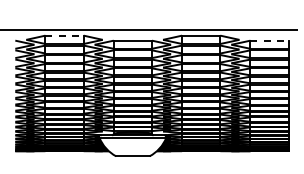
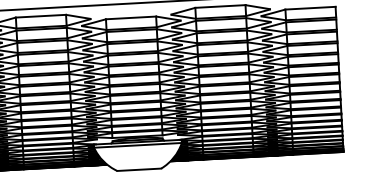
line: (65, 35) -> (42, 15), dashed -> solid
line: (270, 40) -> (311, 7), dashed -> solid

